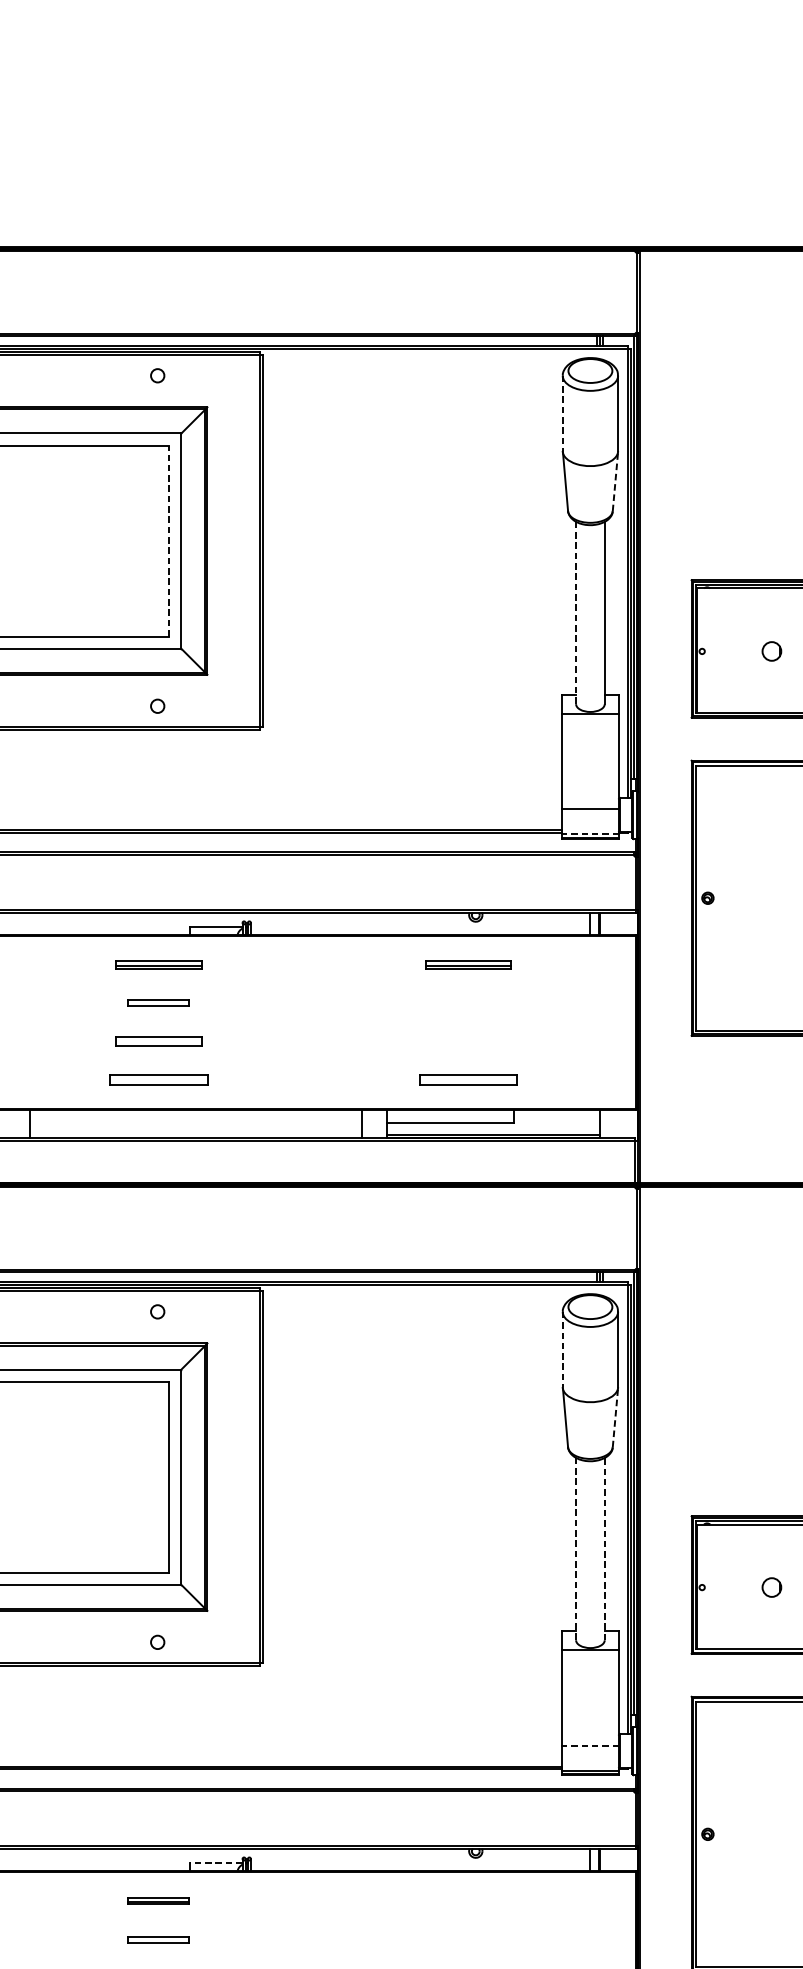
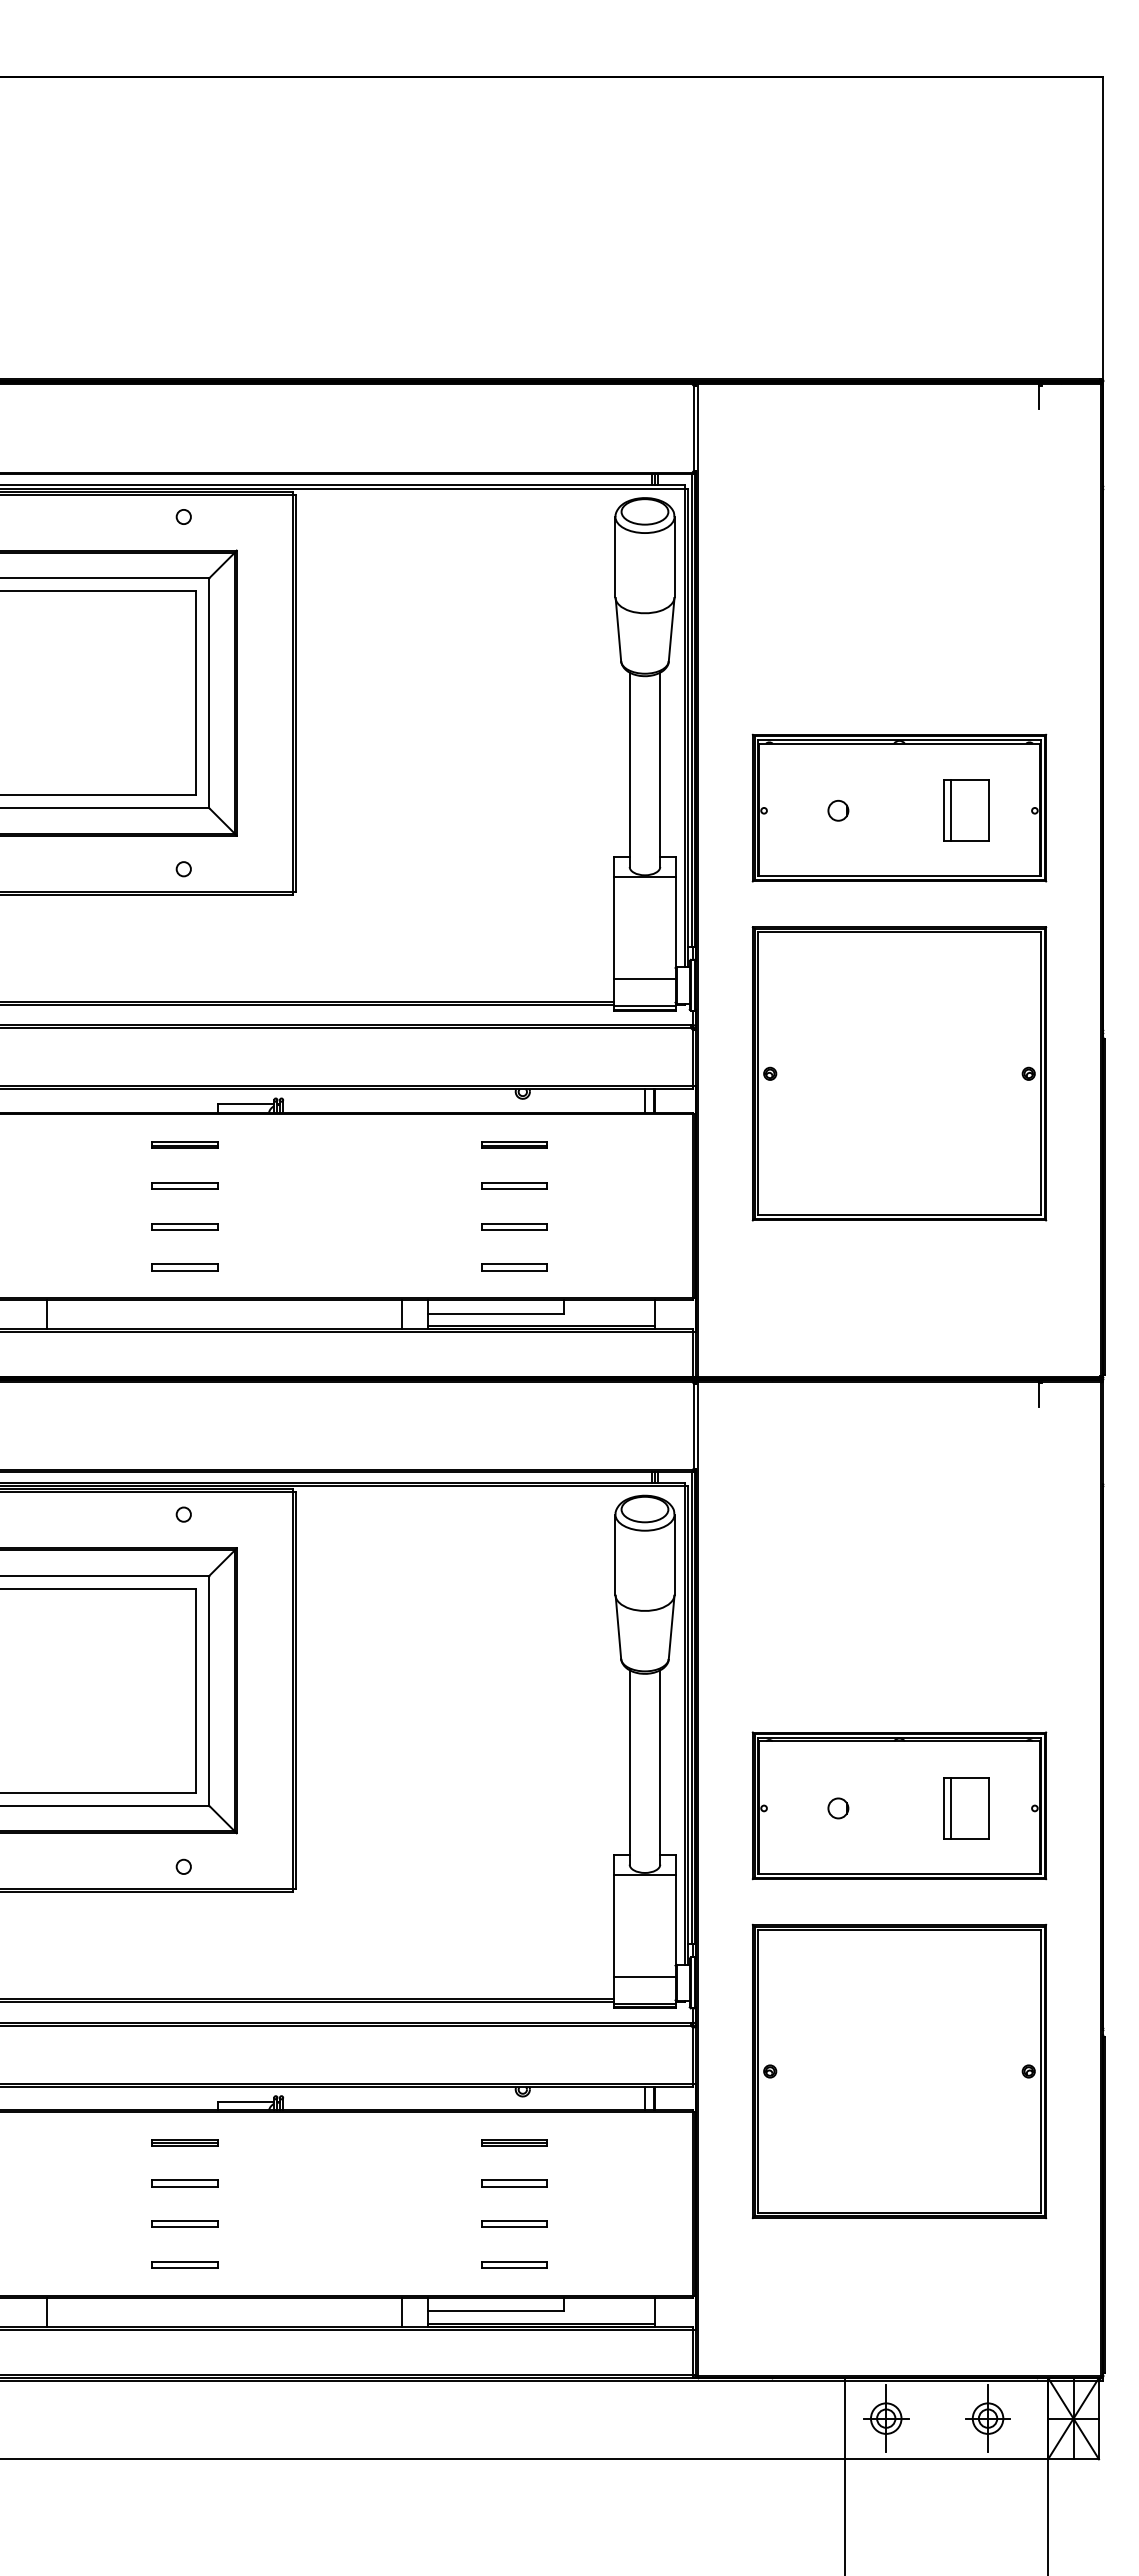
line: (562, 413) -> (615, 557), dashed -> solid
line: (615, 481) -> (671, 629), dashed -> solid
line: (169, 541) -> (196, 693), dashed -> solid
line: (575, 613) -> (629, 770), dashed -> solid
line: (589, 834) -> (644, 1005), dashed -> solid
part: (158, 964) -> (184, 1144), size x0.71
part: (467, 964) -> (514, 1144), size x0.71
part: (467, 1003) -> (514, 1185), added
part: (158, 1041) -> (184, 1226), size x0.71
part: (467, 1041) -> (514, 1226), added
part: (158, 1079) -> (184, 1267), size x0.62
part: (467, 1079) -> (514, 1267), size x0.62
line: (562, 1350) -> (615, 1555), dashed -> solid
line: (615, 1417) -> (671, 1627), dashed -> solid
line: (604, 1548) -> (660, 1766), dashed -> solid
line: (575, 1549) -> (629, 1767), dashed -> solid
line: (589, 1745) -> (644, 1976), dashed -> solid
line: (216, 1862) -> (246, 2101), dashed -> solid
part: (467, 1900) -> (514, 2142), added
part: (467, 1939) -> (514, 2183), added

